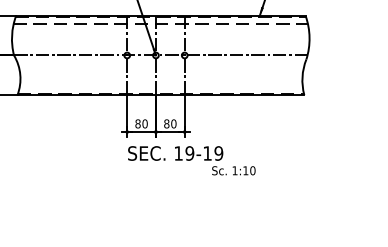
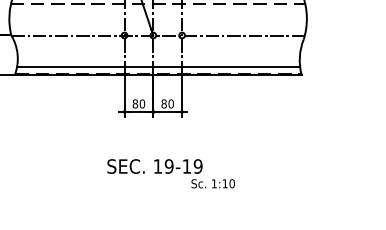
line: (161, 86) -> (158, 66), added
text: (191, 160) -> (170, 173), moved

